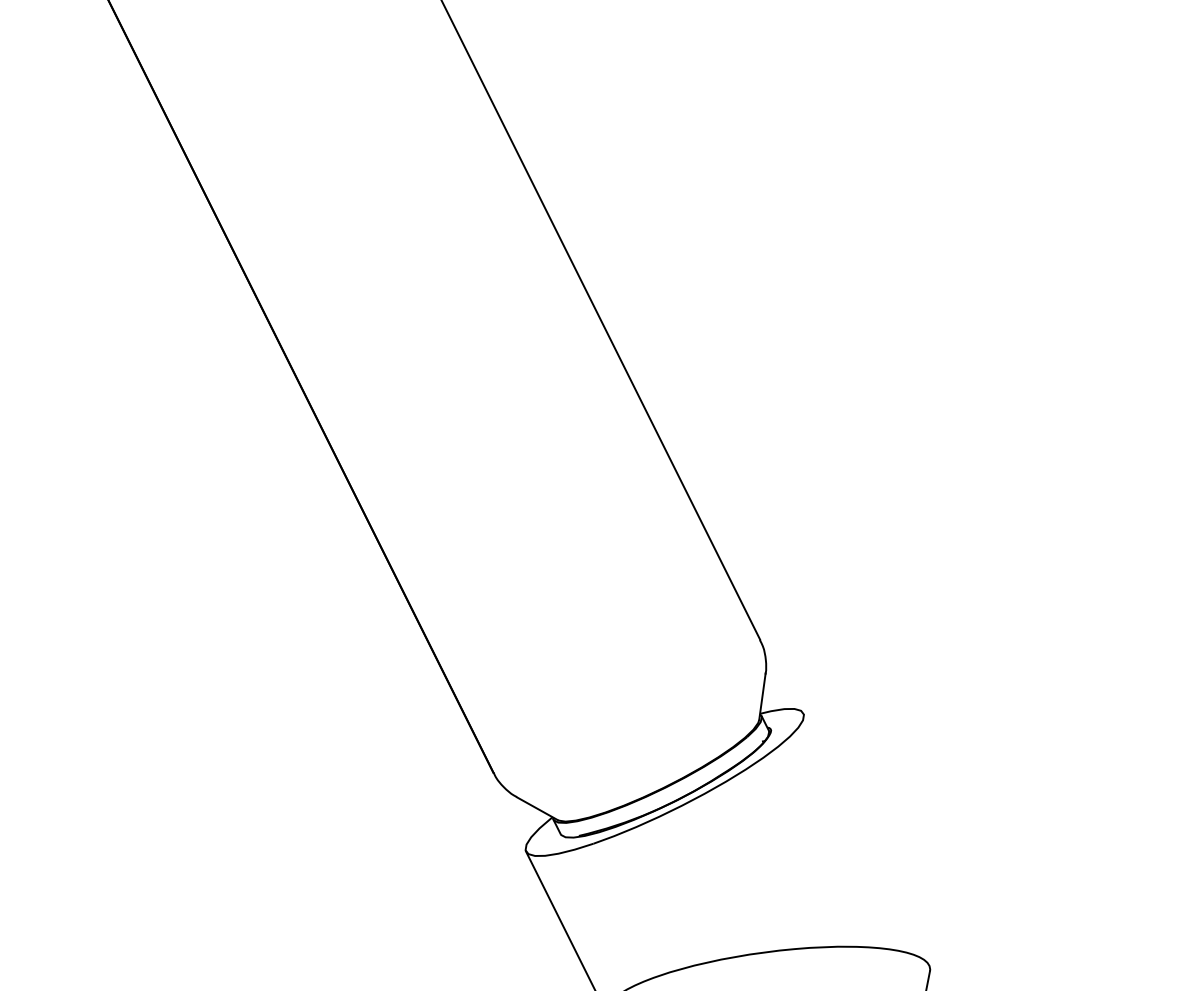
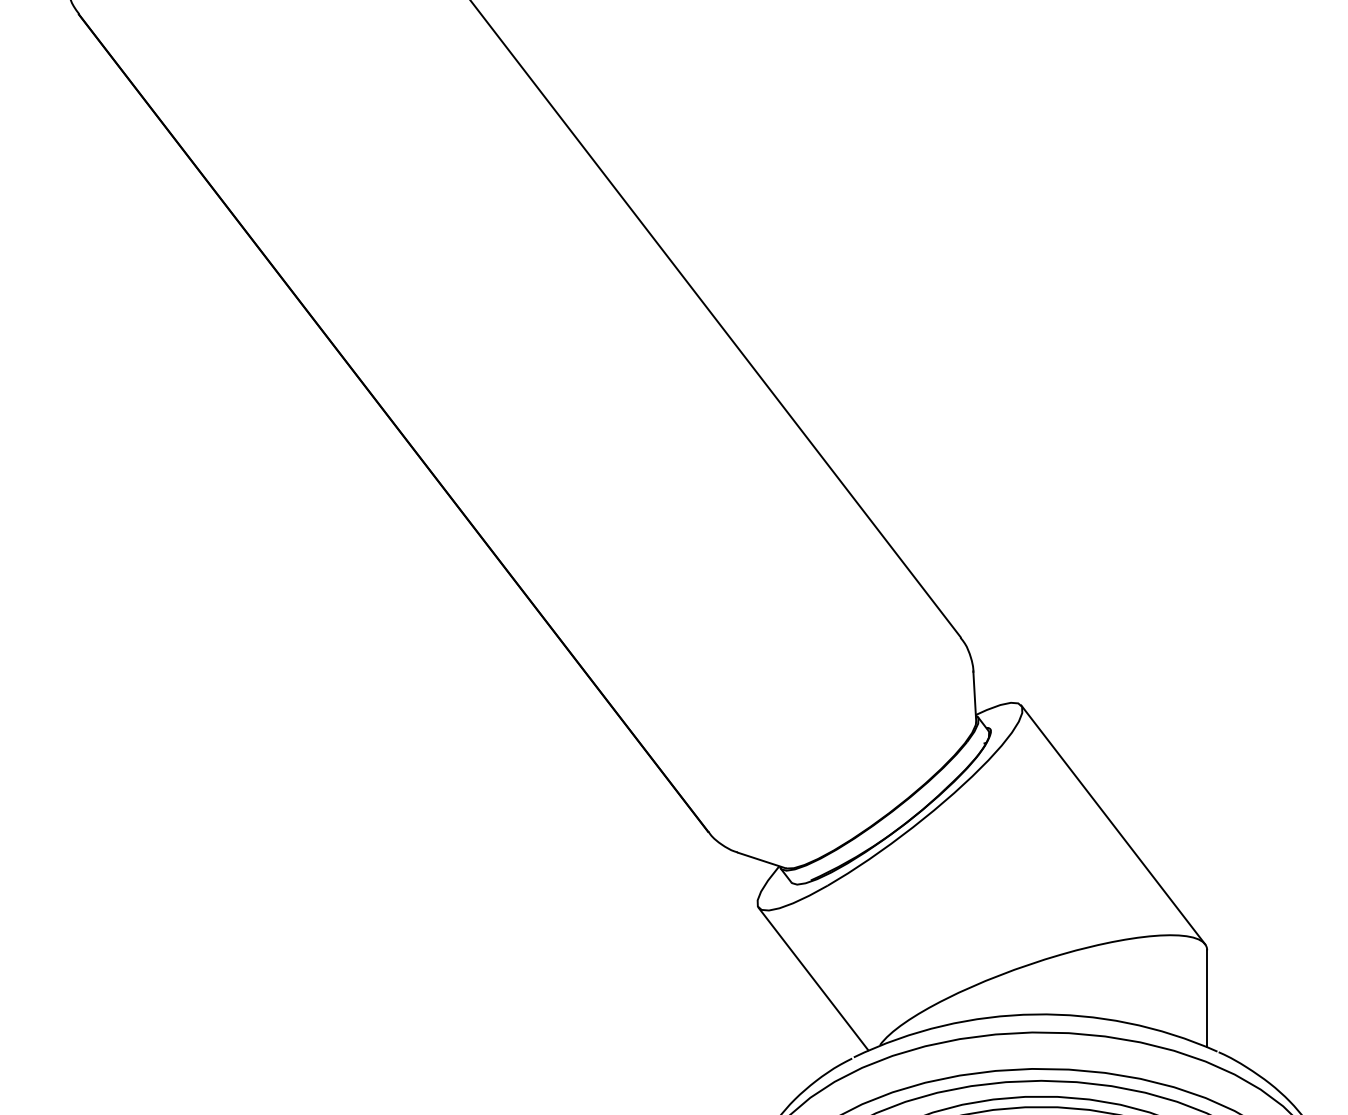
line: (866, 839) -> (1113, 824), added

